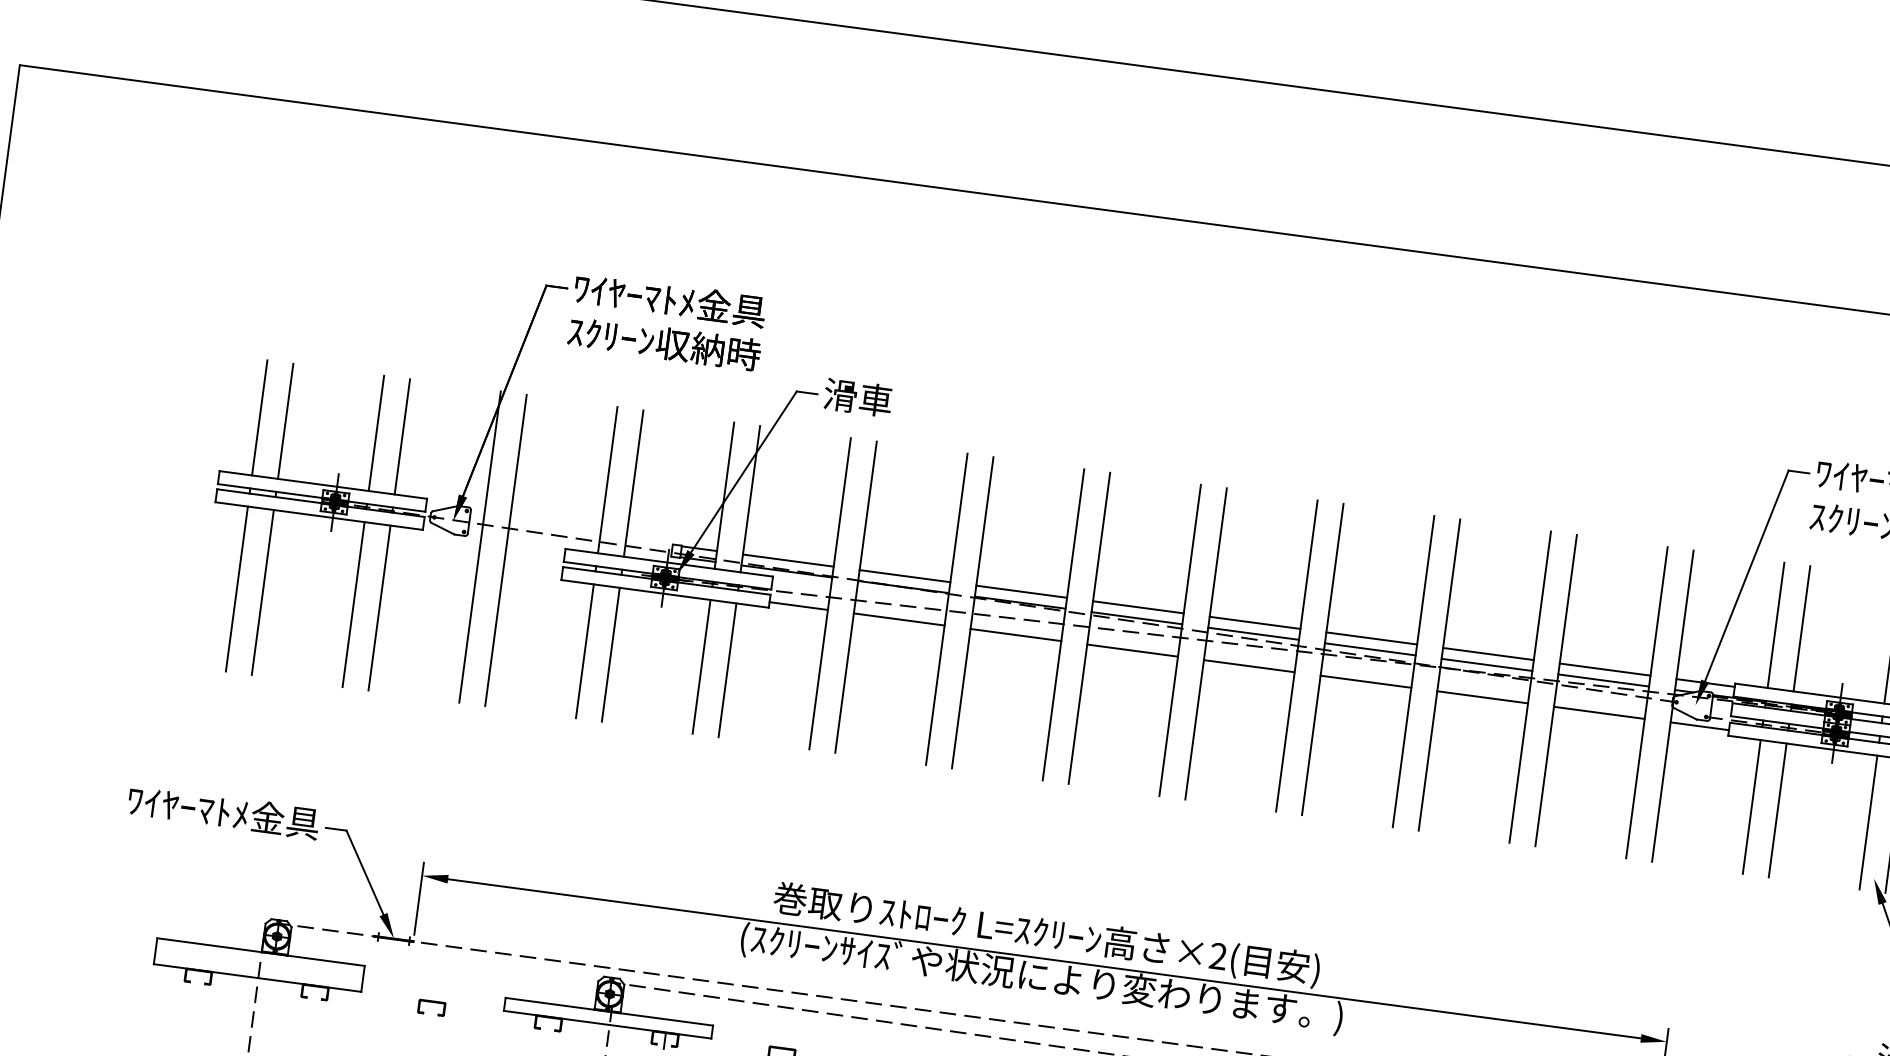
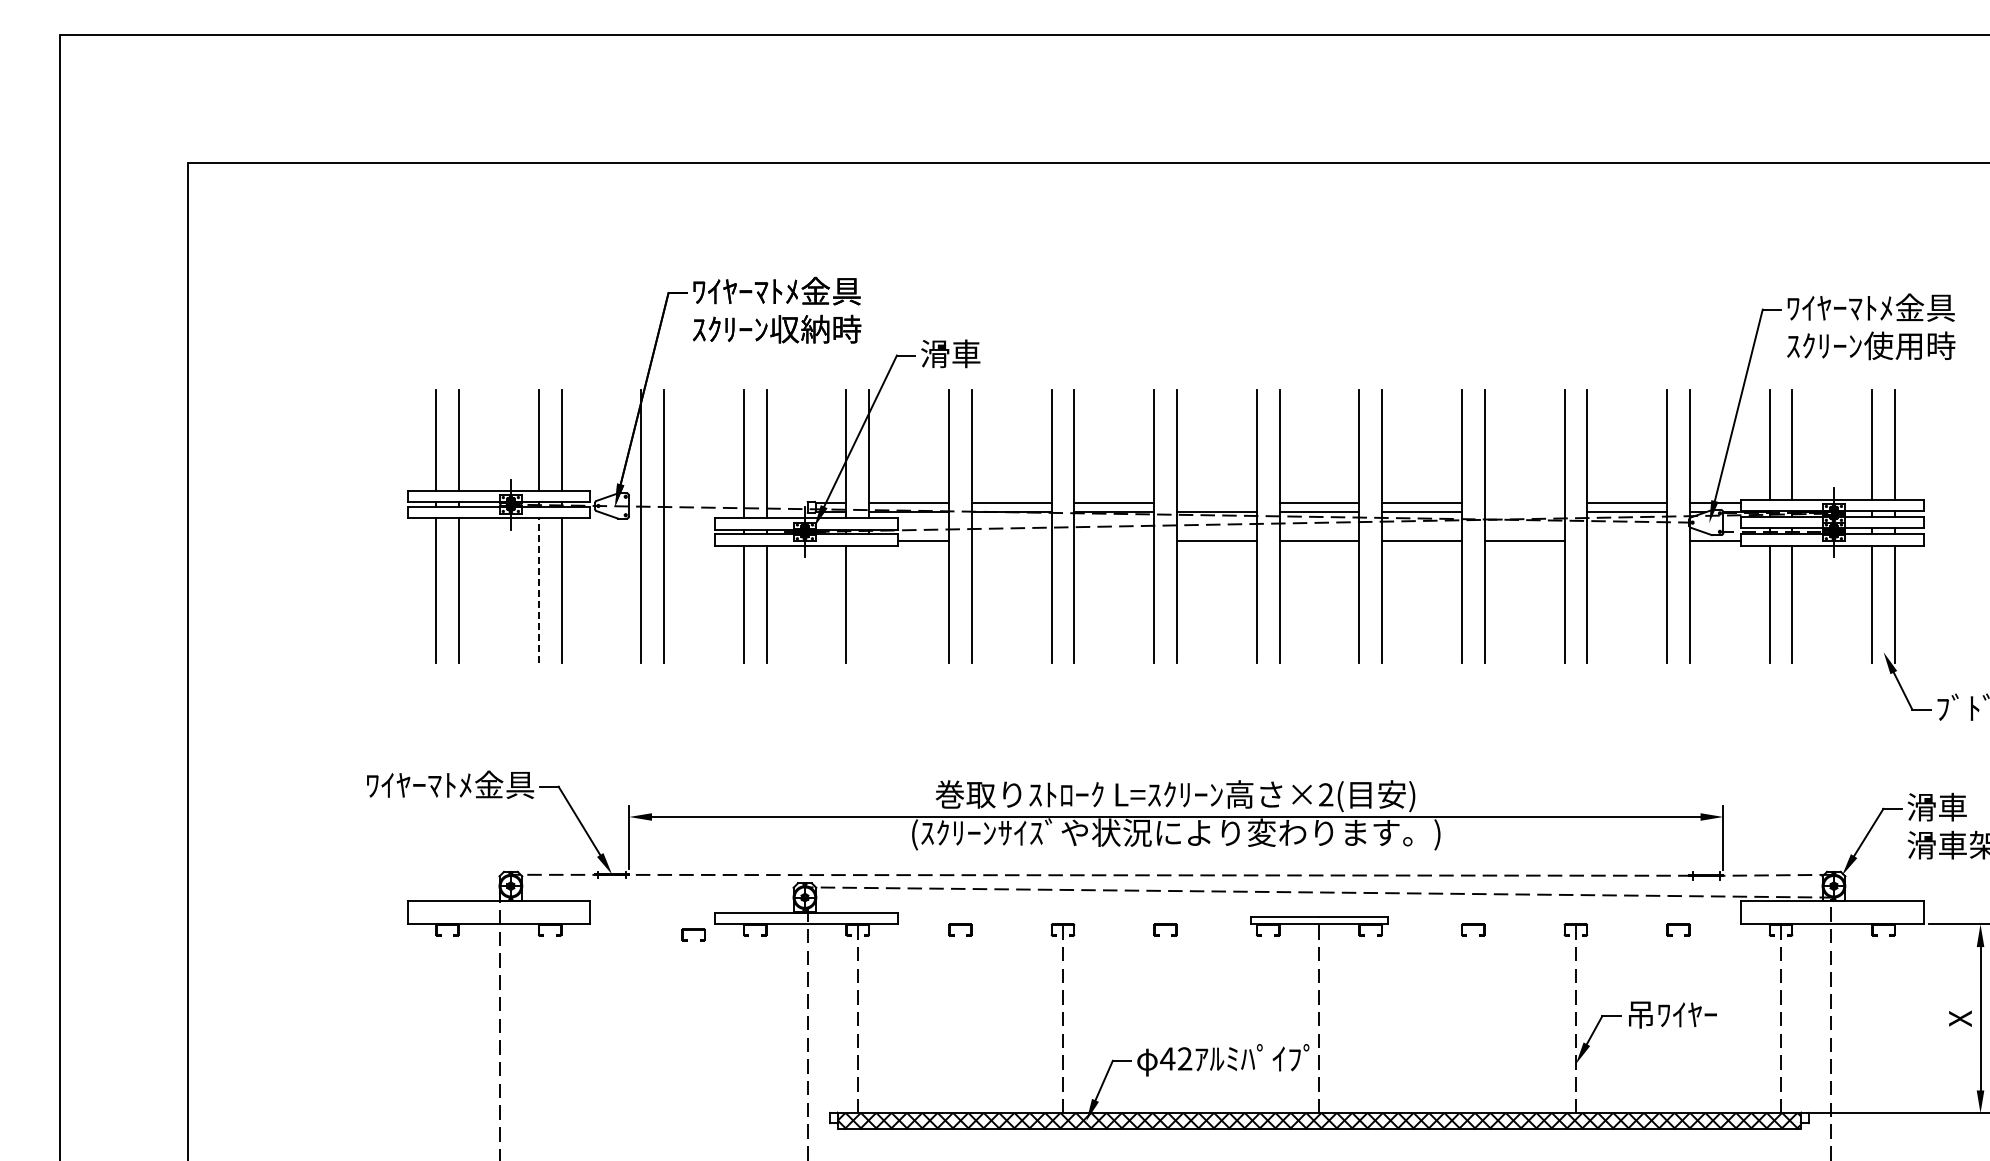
line: (353, 604) -> (538, 590), solid -> dashed
line: (1137, 607) -> (1216, 502), removed
line: (899, 619) -> (1011, 540), removed
line: (1016, 634) -> (1114, 540), removed
line: (1488, 653) -> (1524, 502), removed
line: (1486, 665) -> (1524, 512), removed
line: (727, 670) -> (869, 604), removed
line: (1599, 712) -> (1627, 540), removed
part: (431, 1007) -> (693, 934), moved

